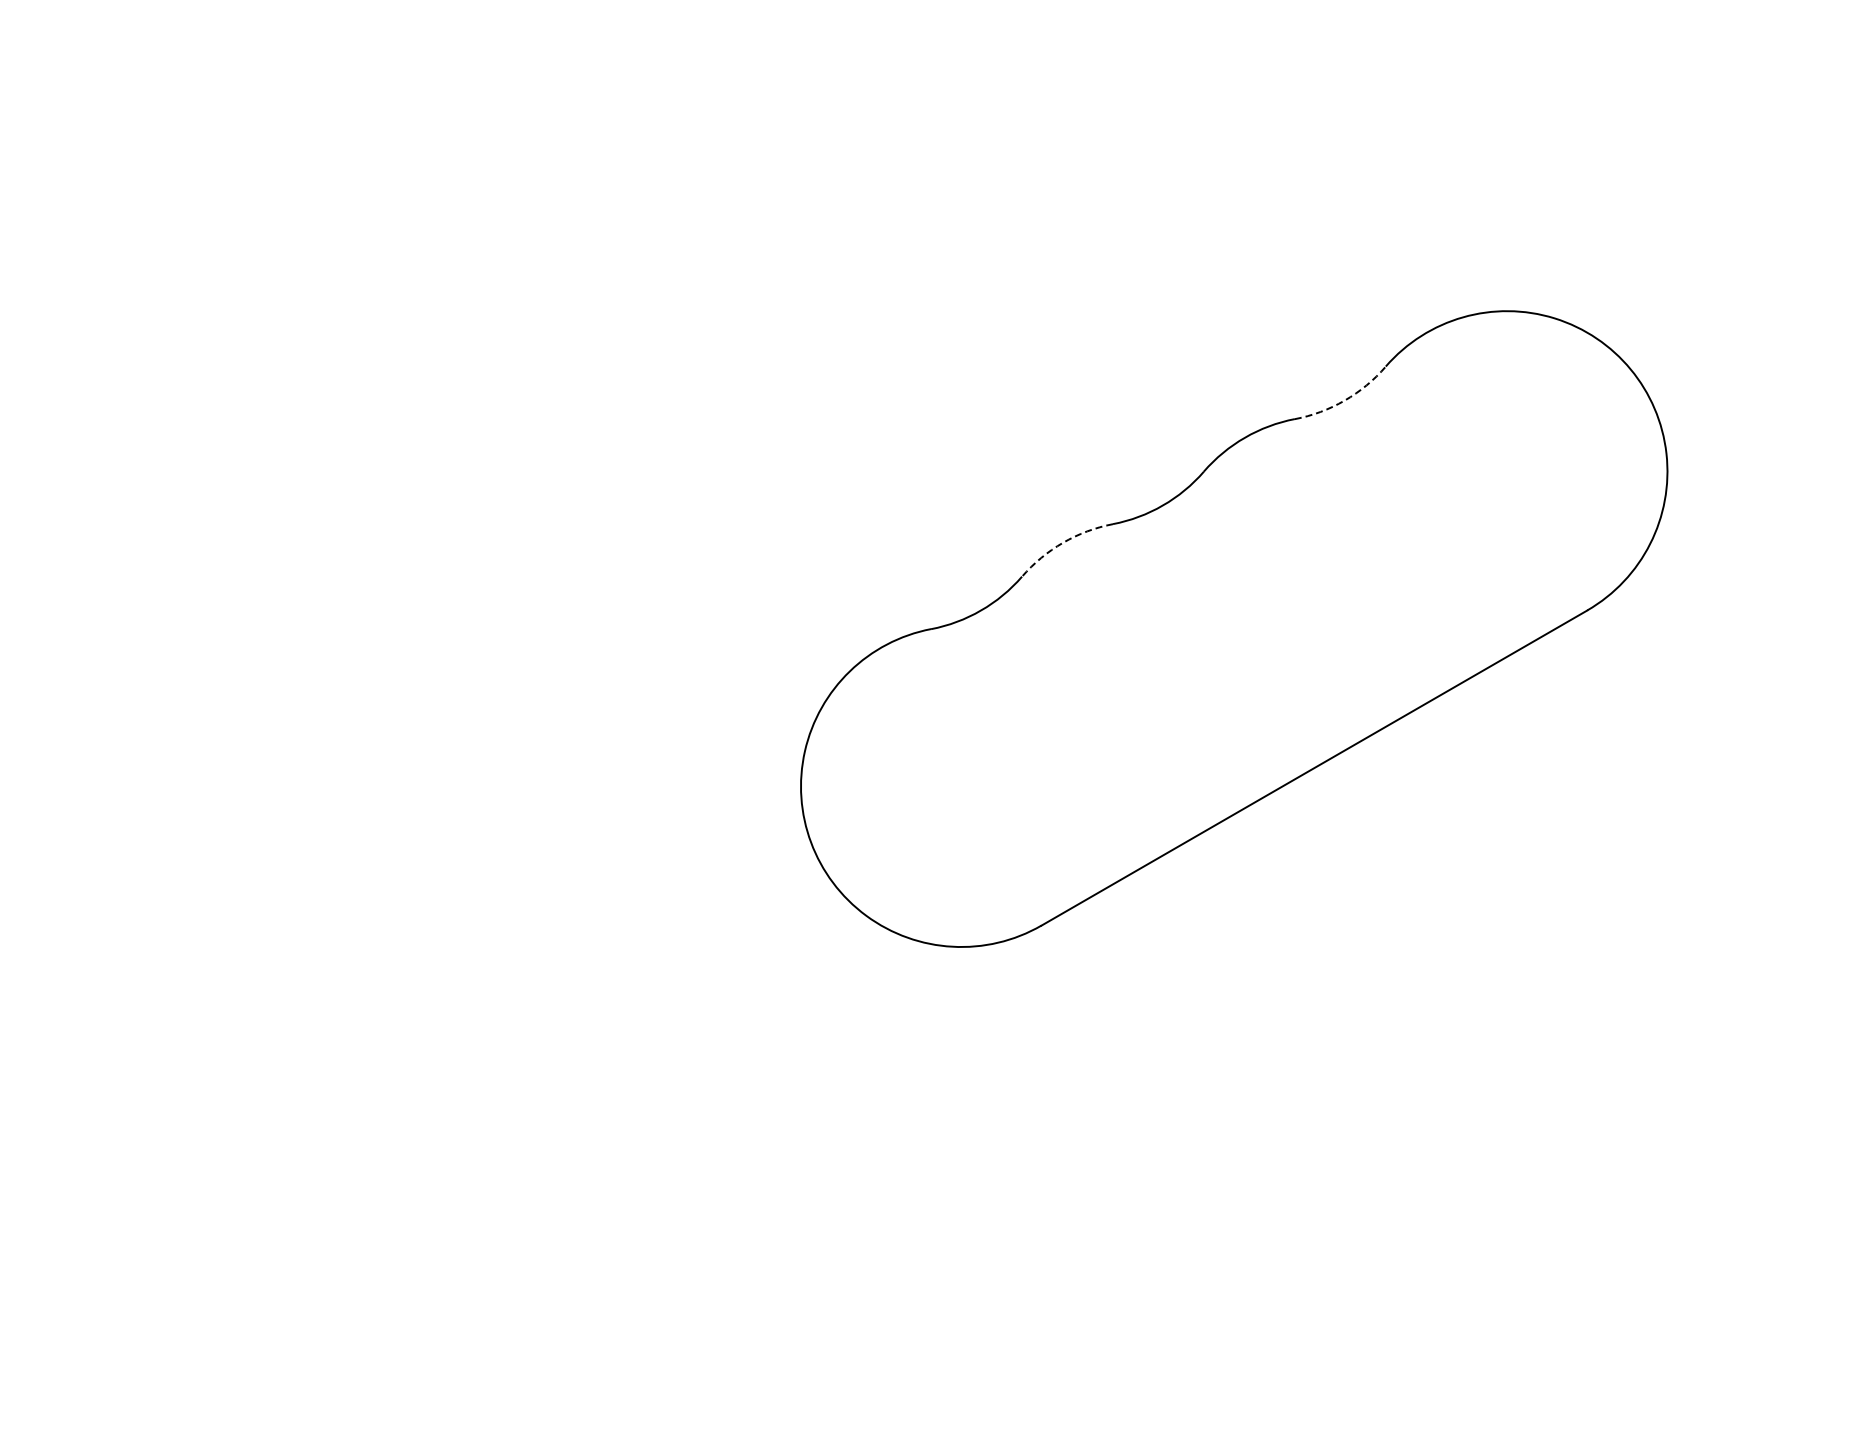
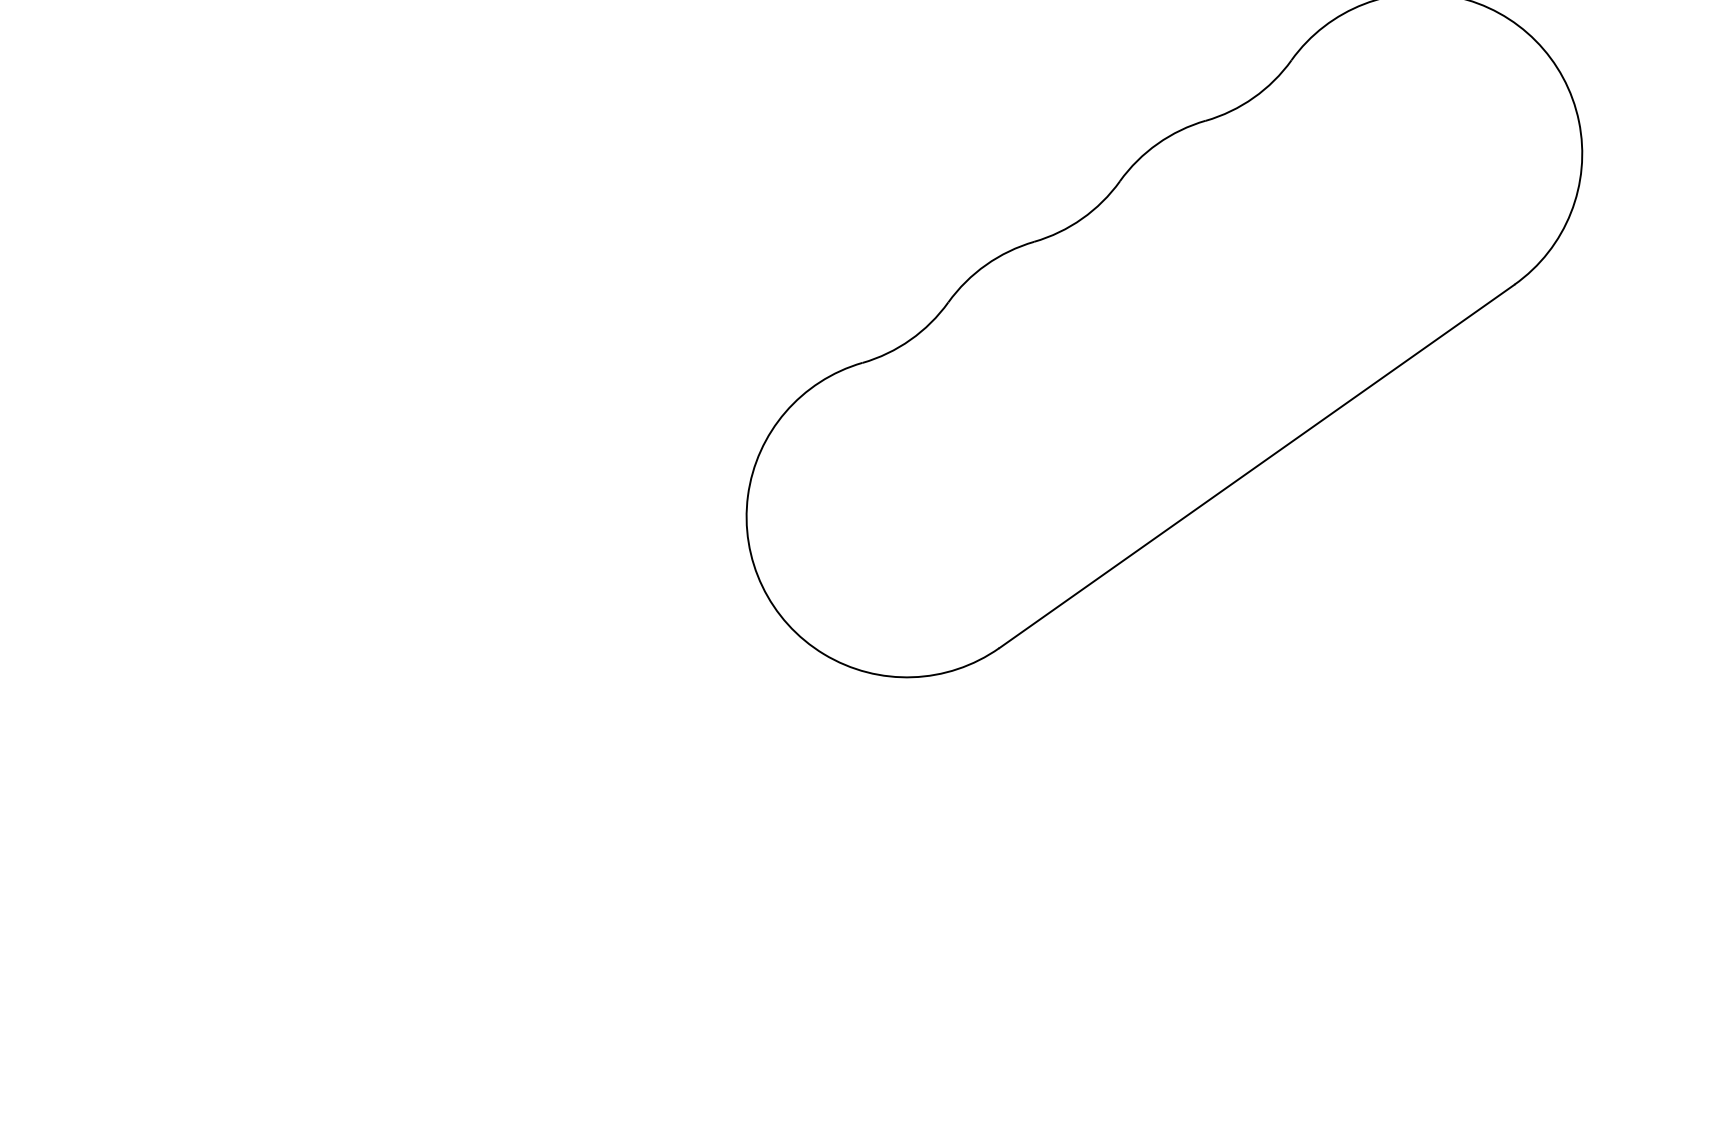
arc: (1344, 400) -> (1253, 97), dashed -> solid
arc: (1063, 542) -> (986, 264), dashed -> solid

